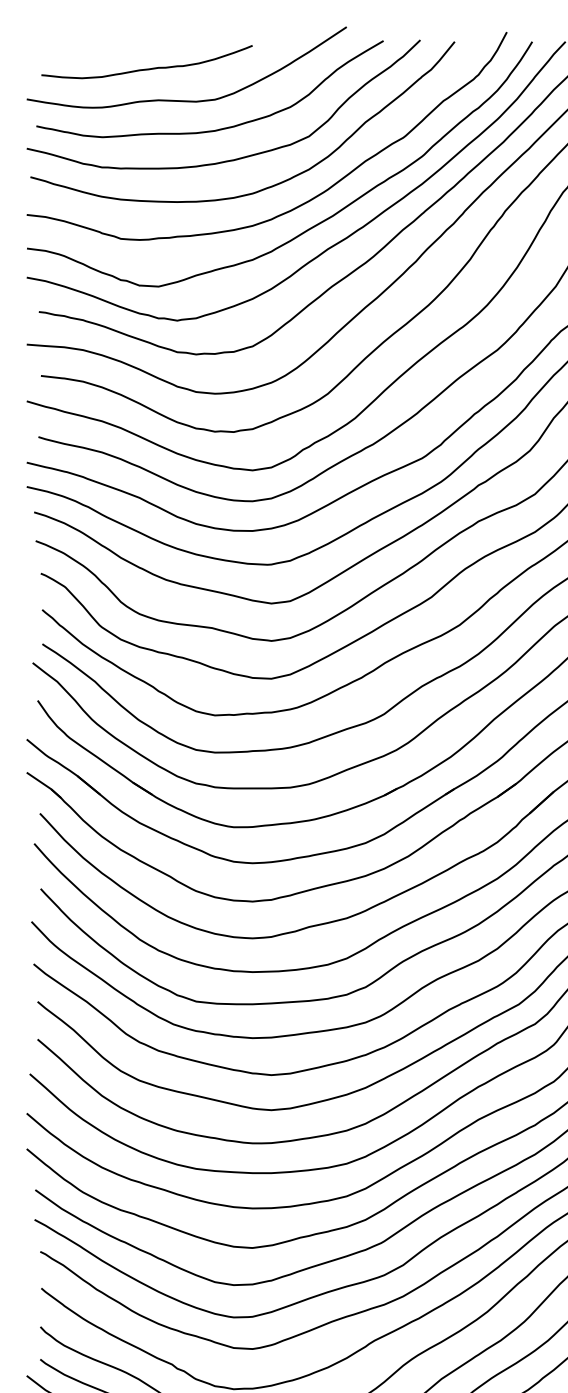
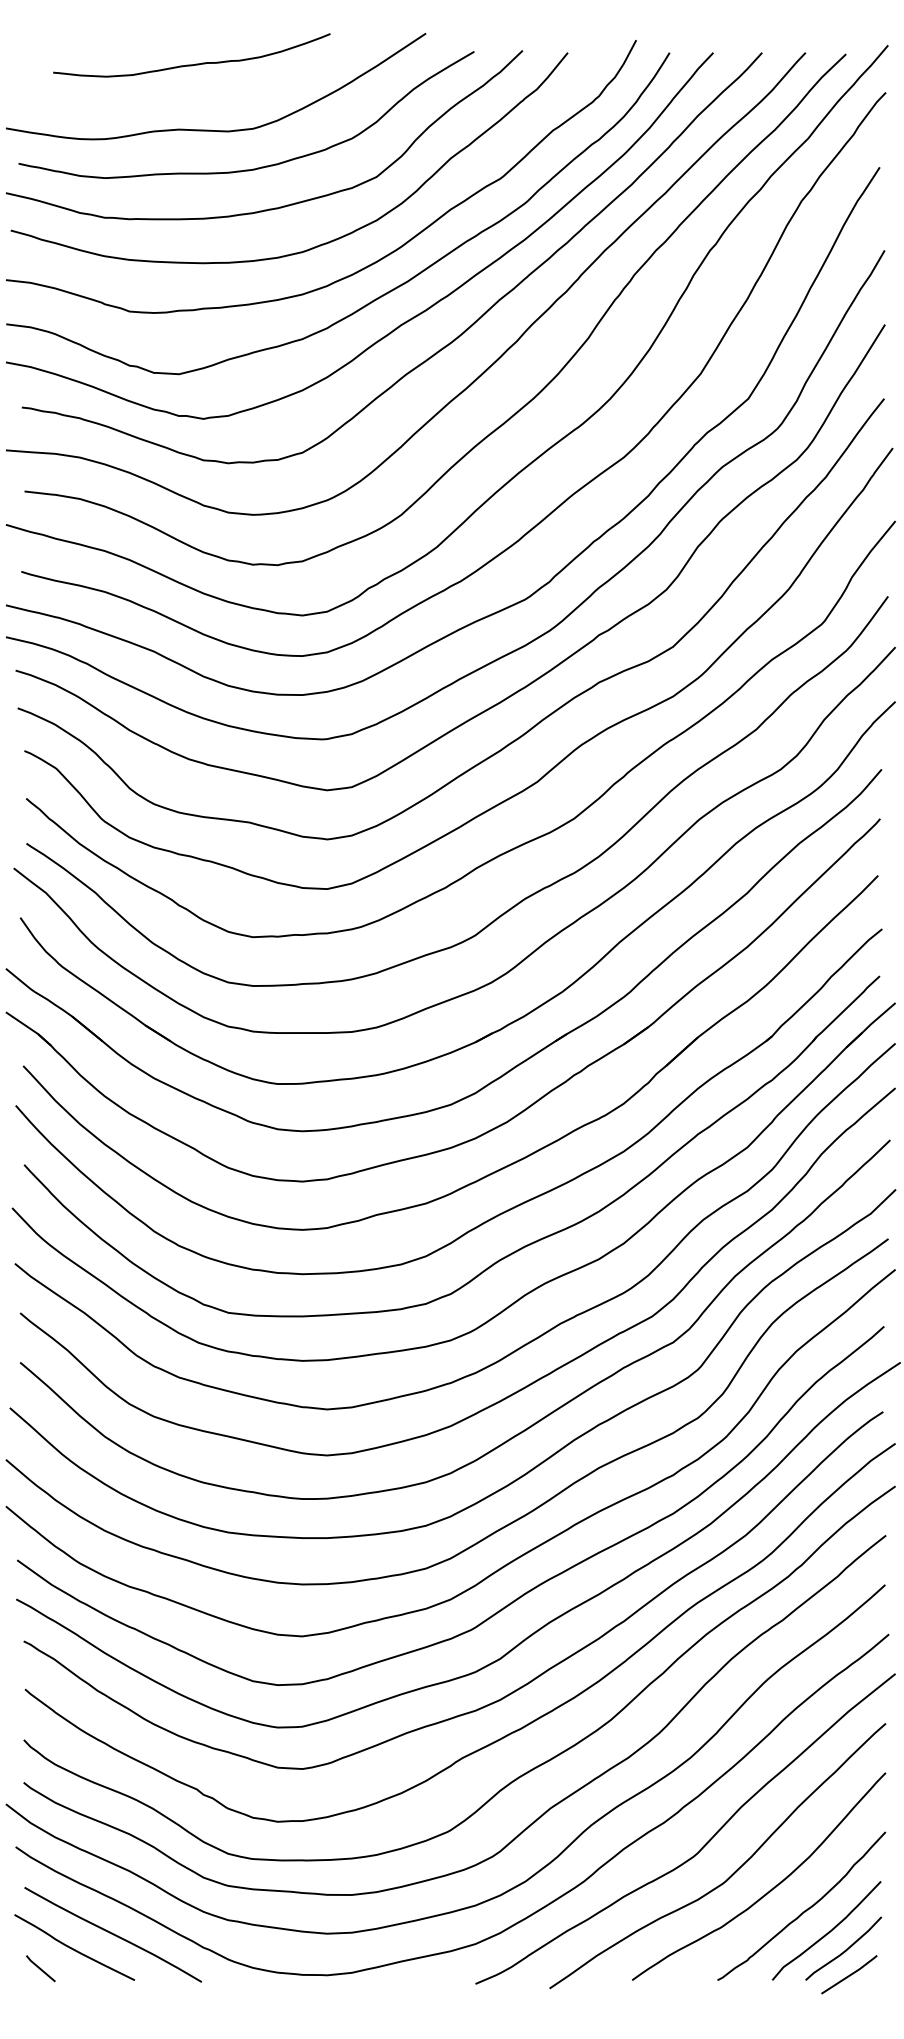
curve: (149, 68) -> (195, 63), moved

